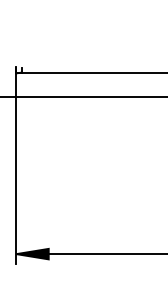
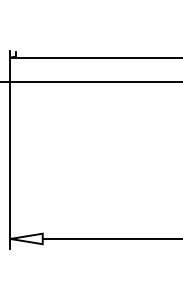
fill: (32, 253) -> (26, 238), removed

